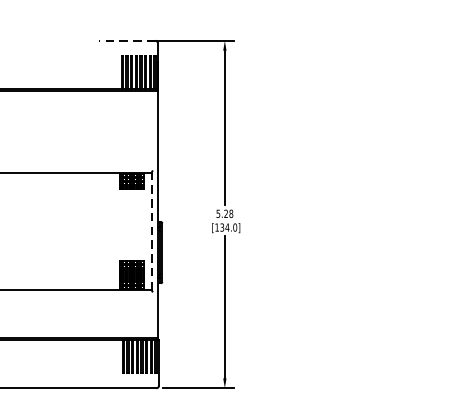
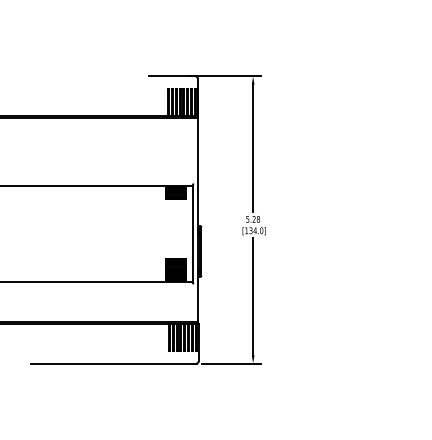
line: (126, 40) -> (171, 76), dashed -> solid
line: (151, 230) -> (192, 233), dashed -> solid

